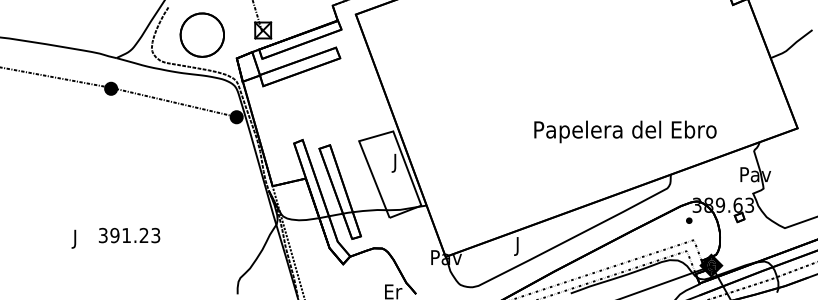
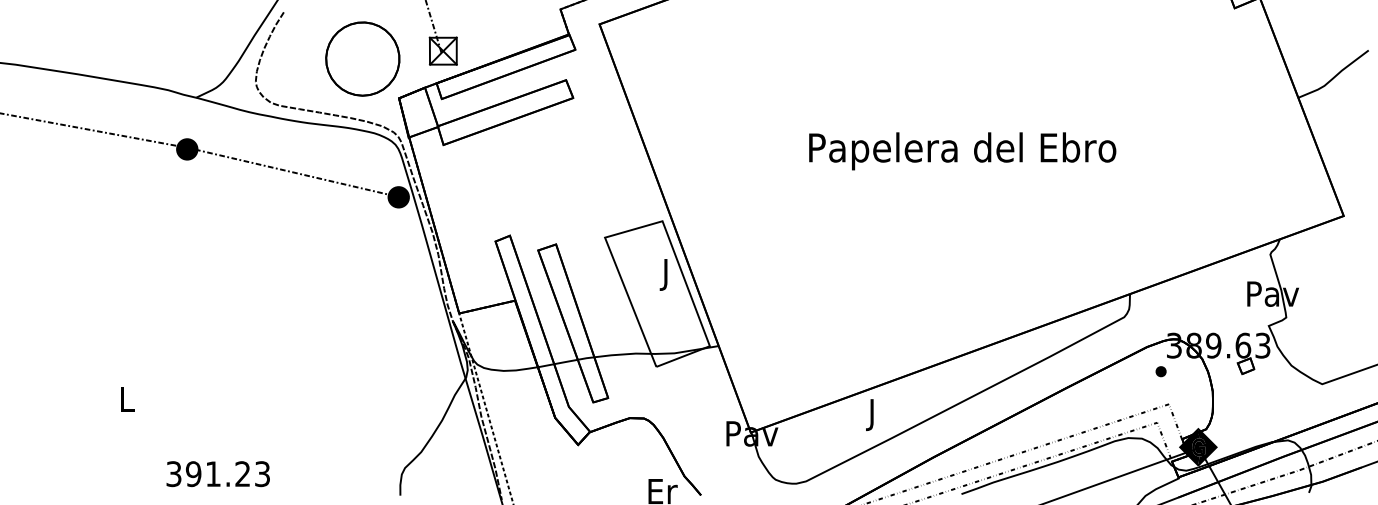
part: (201, 34) -> (361, 57), moved
text: (625, 131) -> (962, 150), moved
text: (129, 235) -> (218, 474), moved
text: (75, 238) -> (127, 401), J -> L

